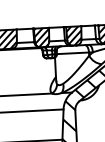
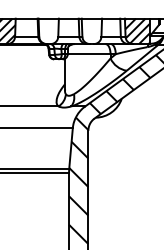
hatch: (73, 36) -> (91, 31), removed
hatch: (41, 37) -> (48, 30), removed

